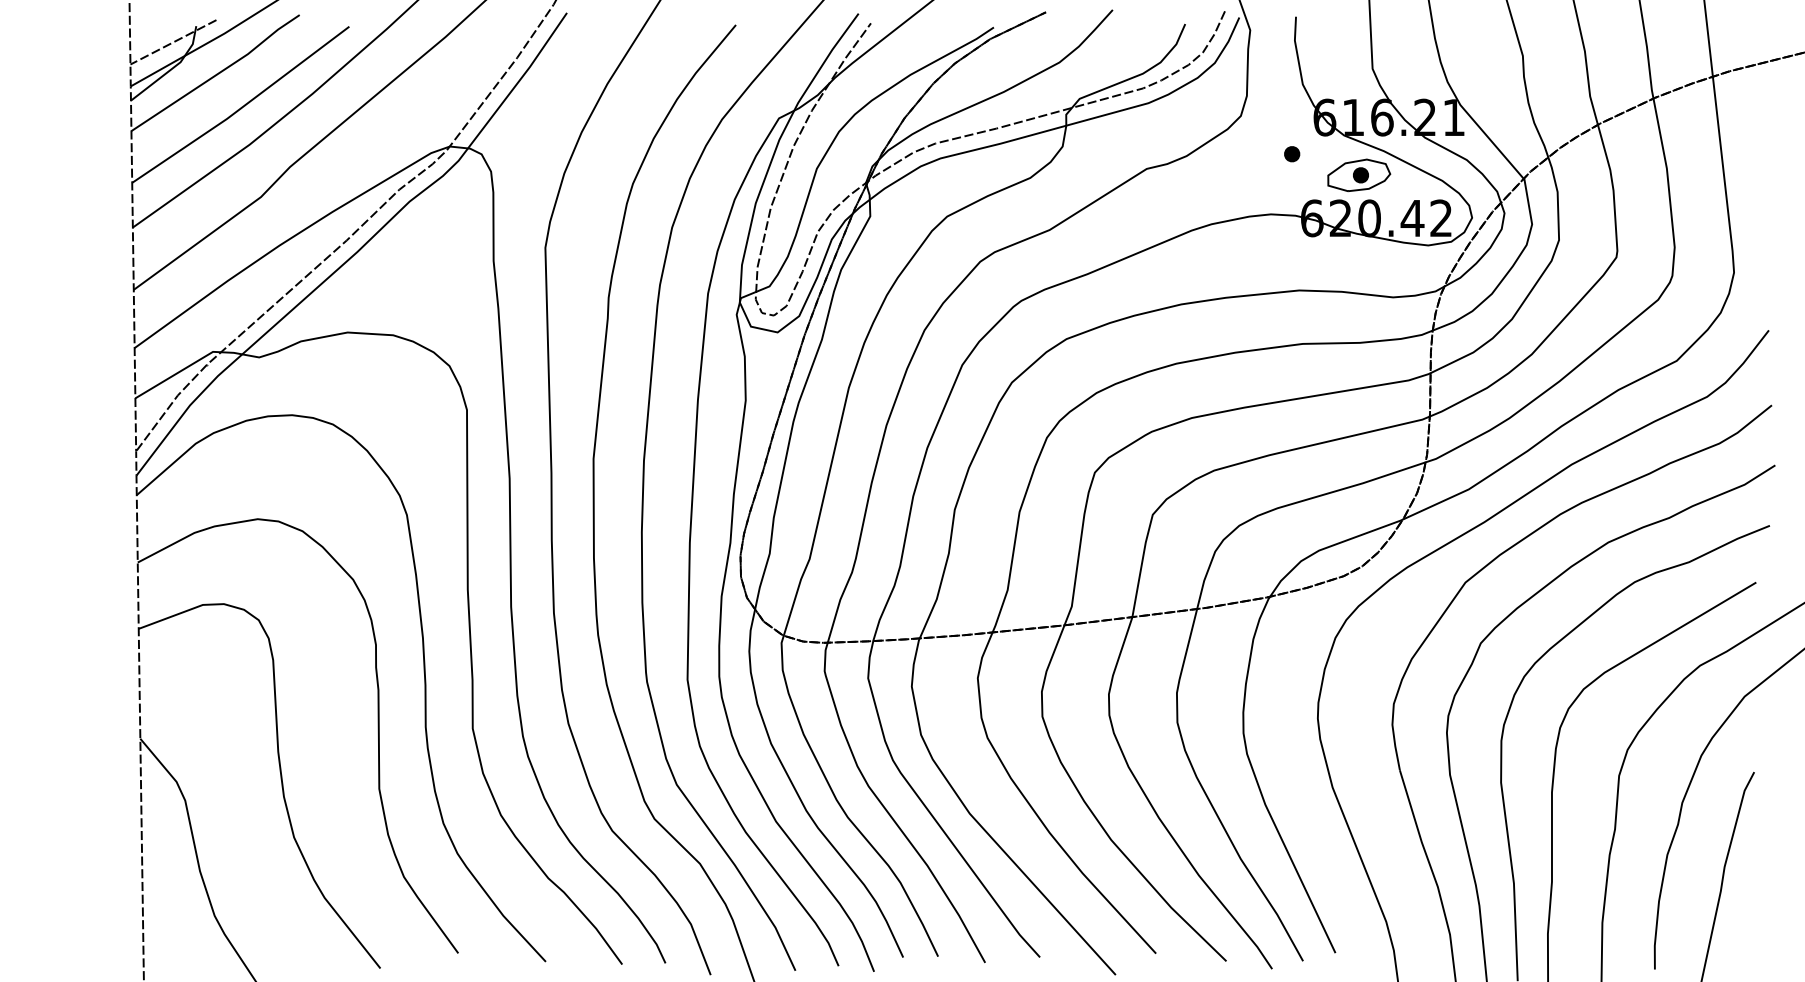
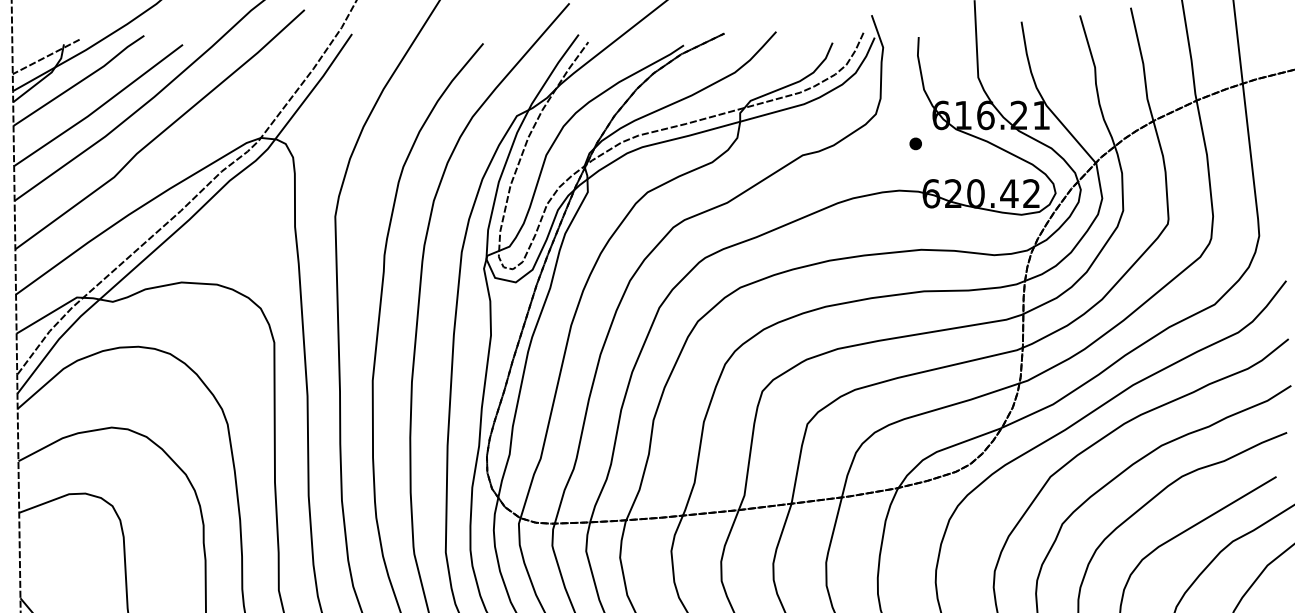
part: (1359, 175) -> (968, 160), removed

